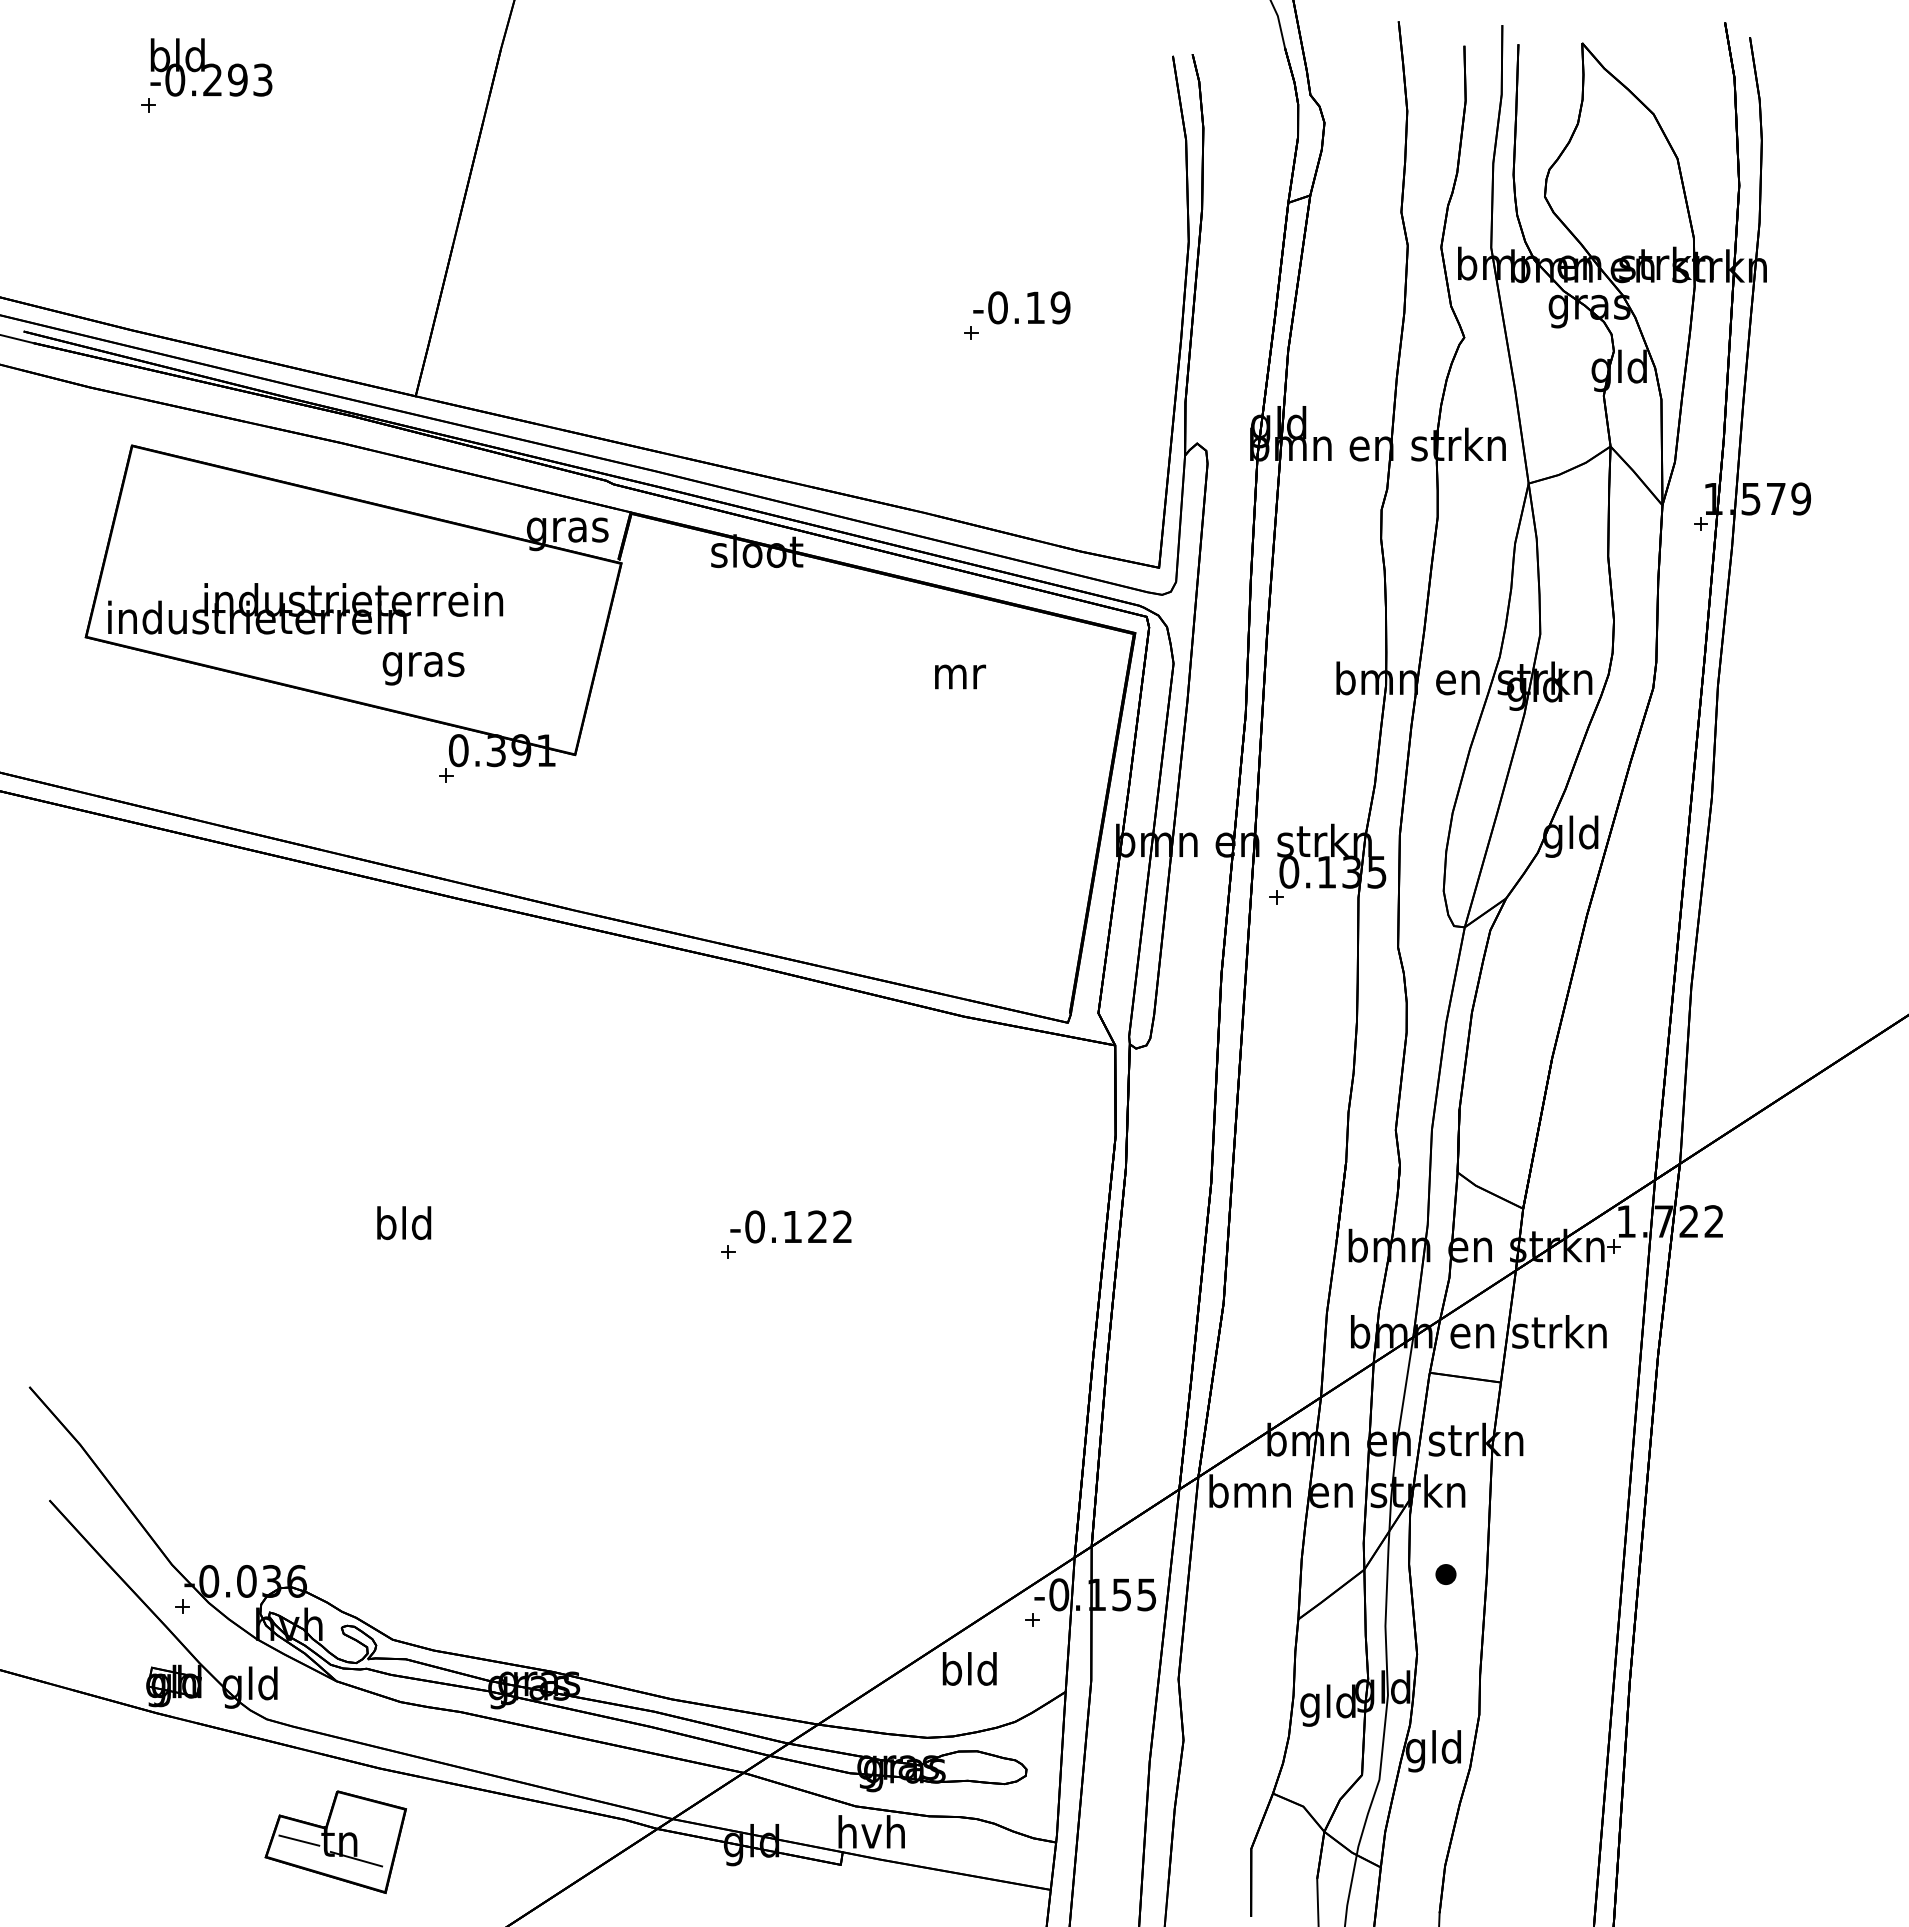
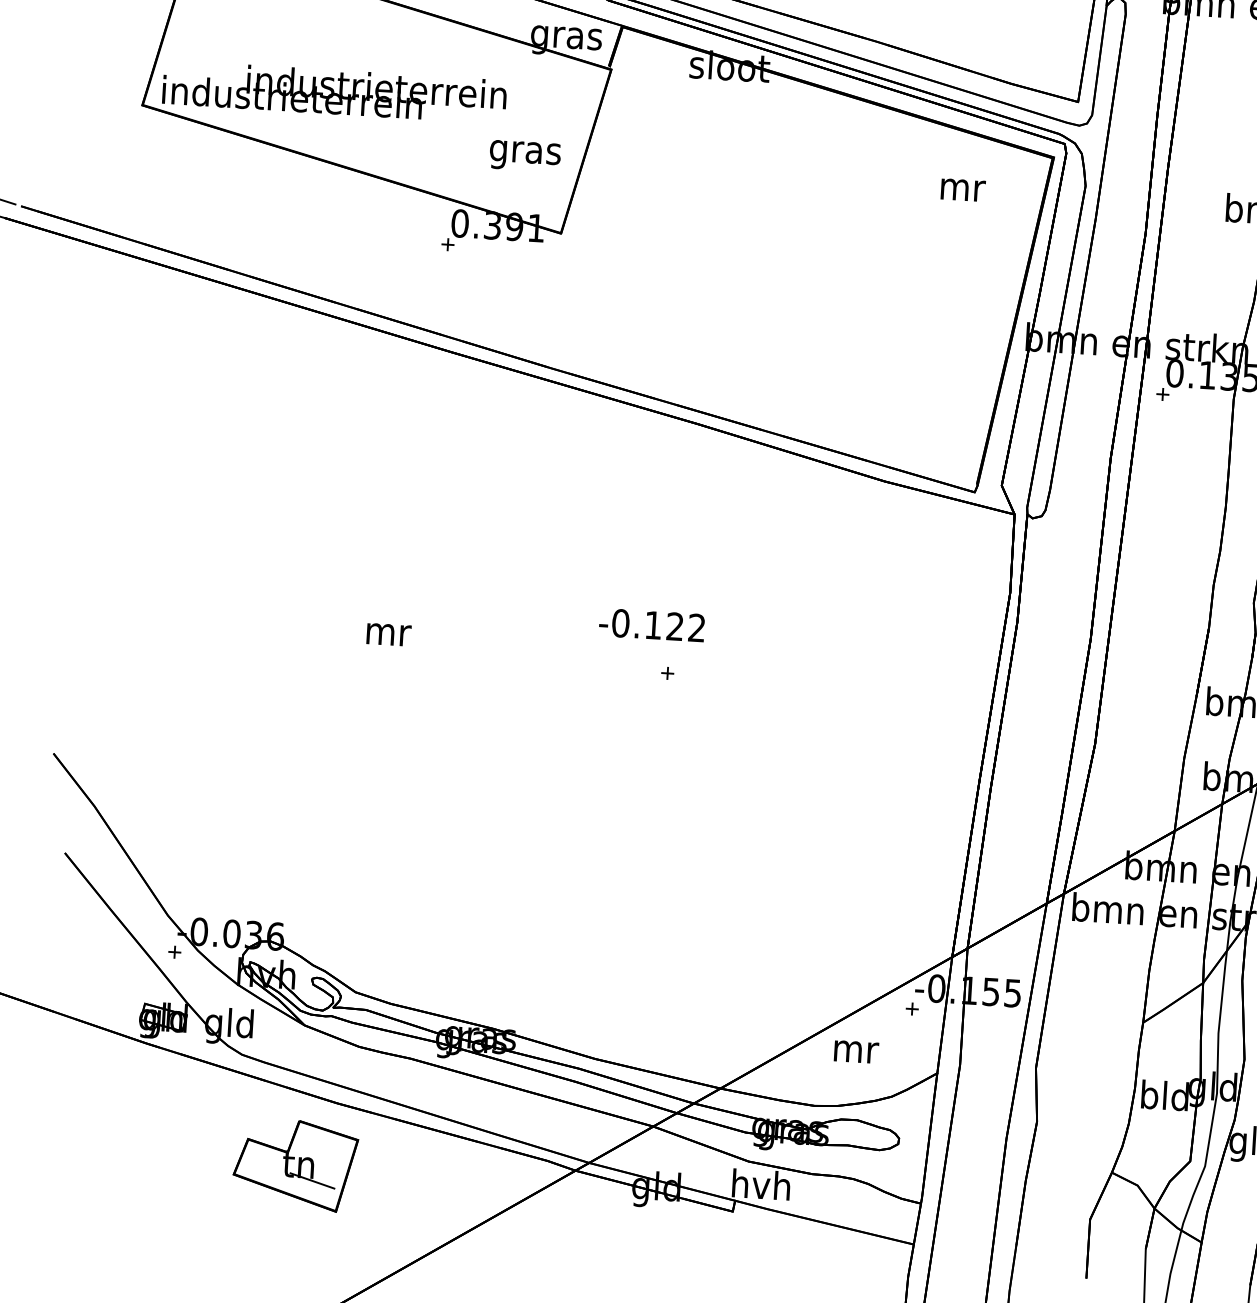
text: (423, 668) -> (525, 155), moved
text: (960, 676) -> (963, 189), moved
text: (404, 1223) -> (387, 631), bld -> mr
text: (790, 1226) -> (651, 624), moved
text: (969, 1668) -> (854, 1047), bld -> mr
text: (1310, 1705) -> (1149, 1098), gld -> bld
line: (299, 1840) -> (263, 1161), removed

